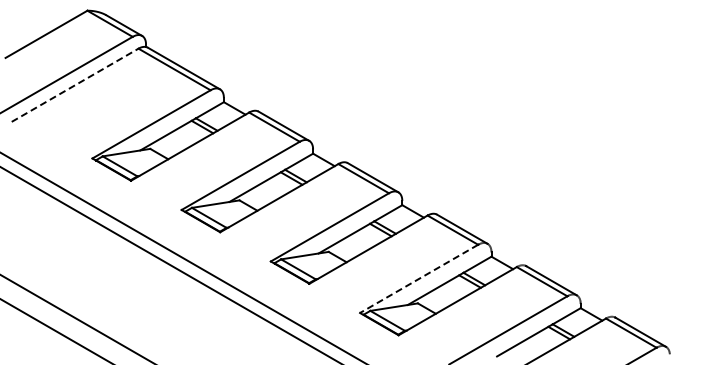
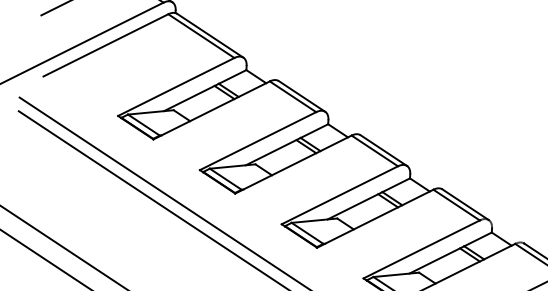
line: (75, 85) -> (106, 45), dashed -> solid
line: (418, 279) -> (421, 249), dashed -> solid

